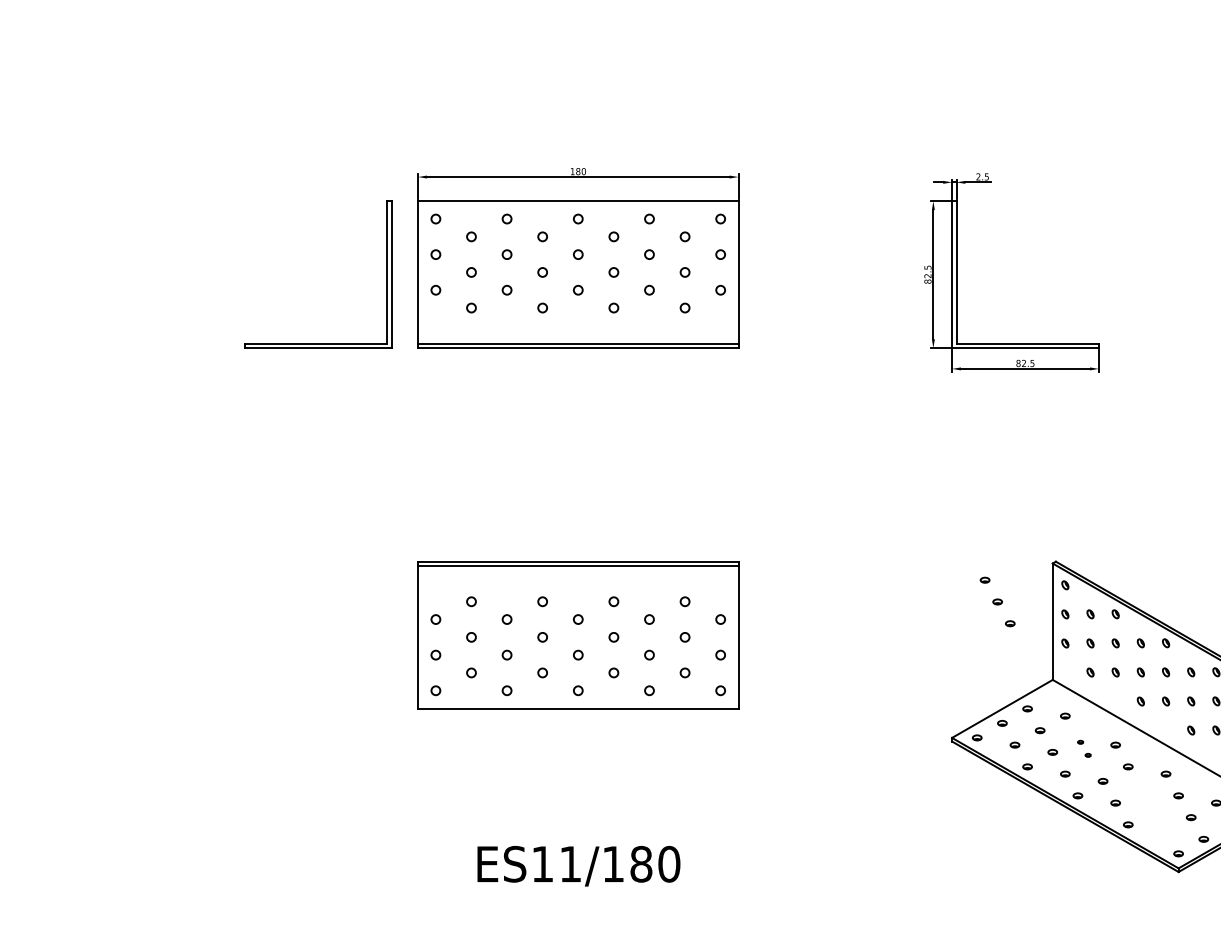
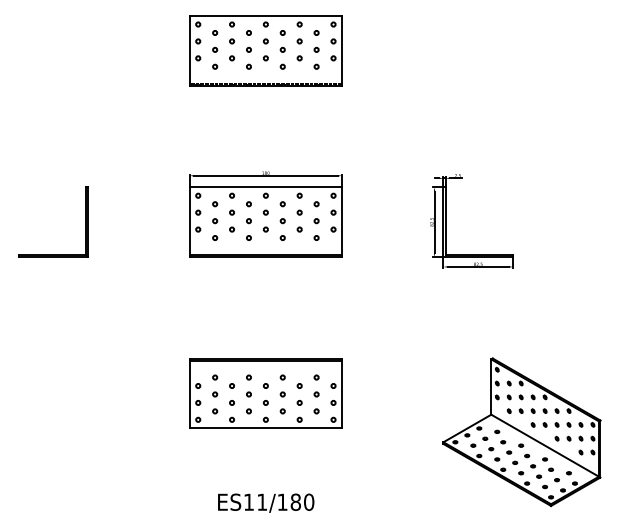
part: (385, 273) -> (85, 221), moved
part: (996, 601) -> (538, 476), moved
part: (1084, 748) -> (506, 447), size x1.67

